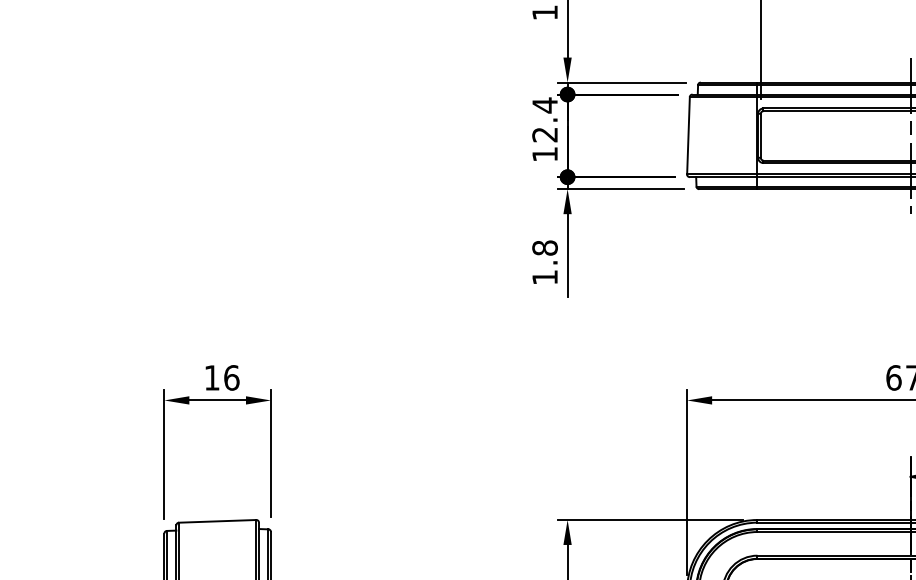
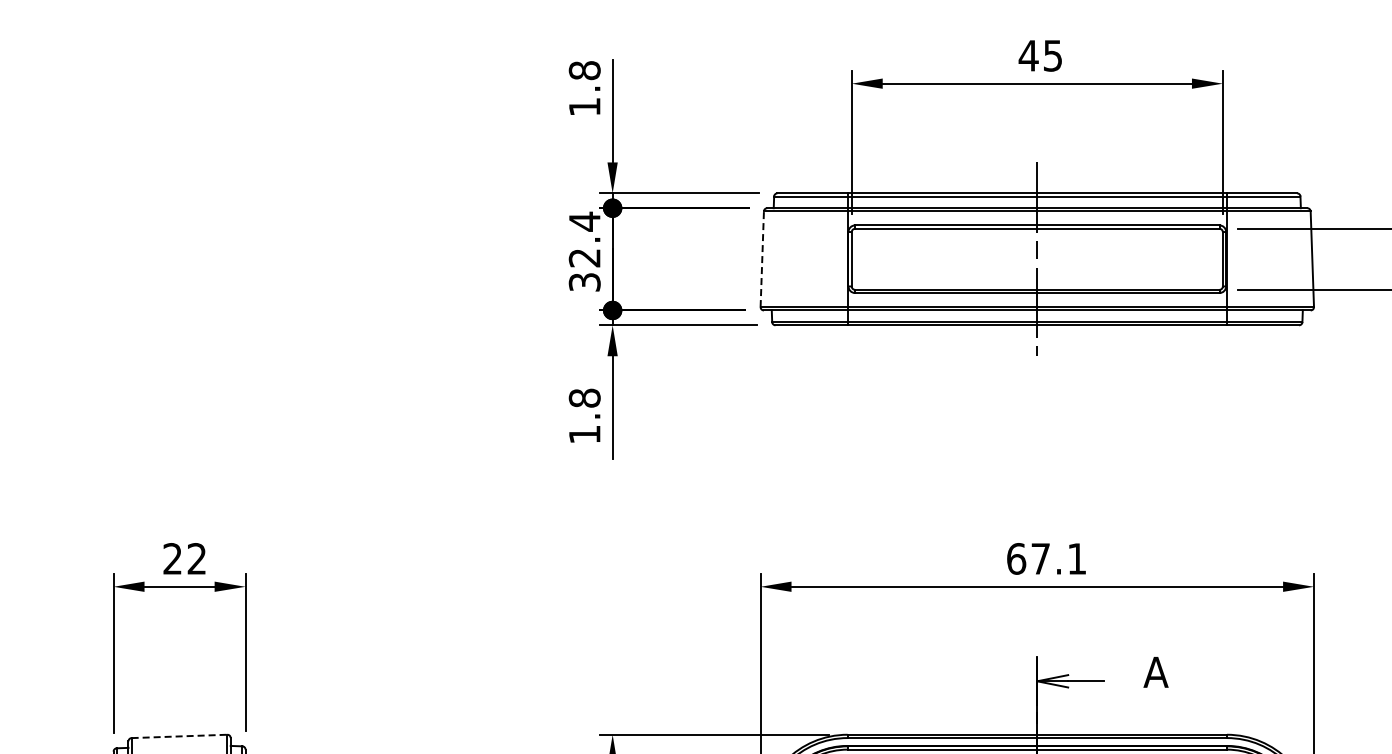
line: (688, 135) -> (762, 259), solid -> dashed
text: (544, 154) -> (584, 282), 12.4 -> 32.4
text: (221, 377) -> (184, 558), 16 -> 22
line: (217, 521) -> (179, 736), solid -> dashed

